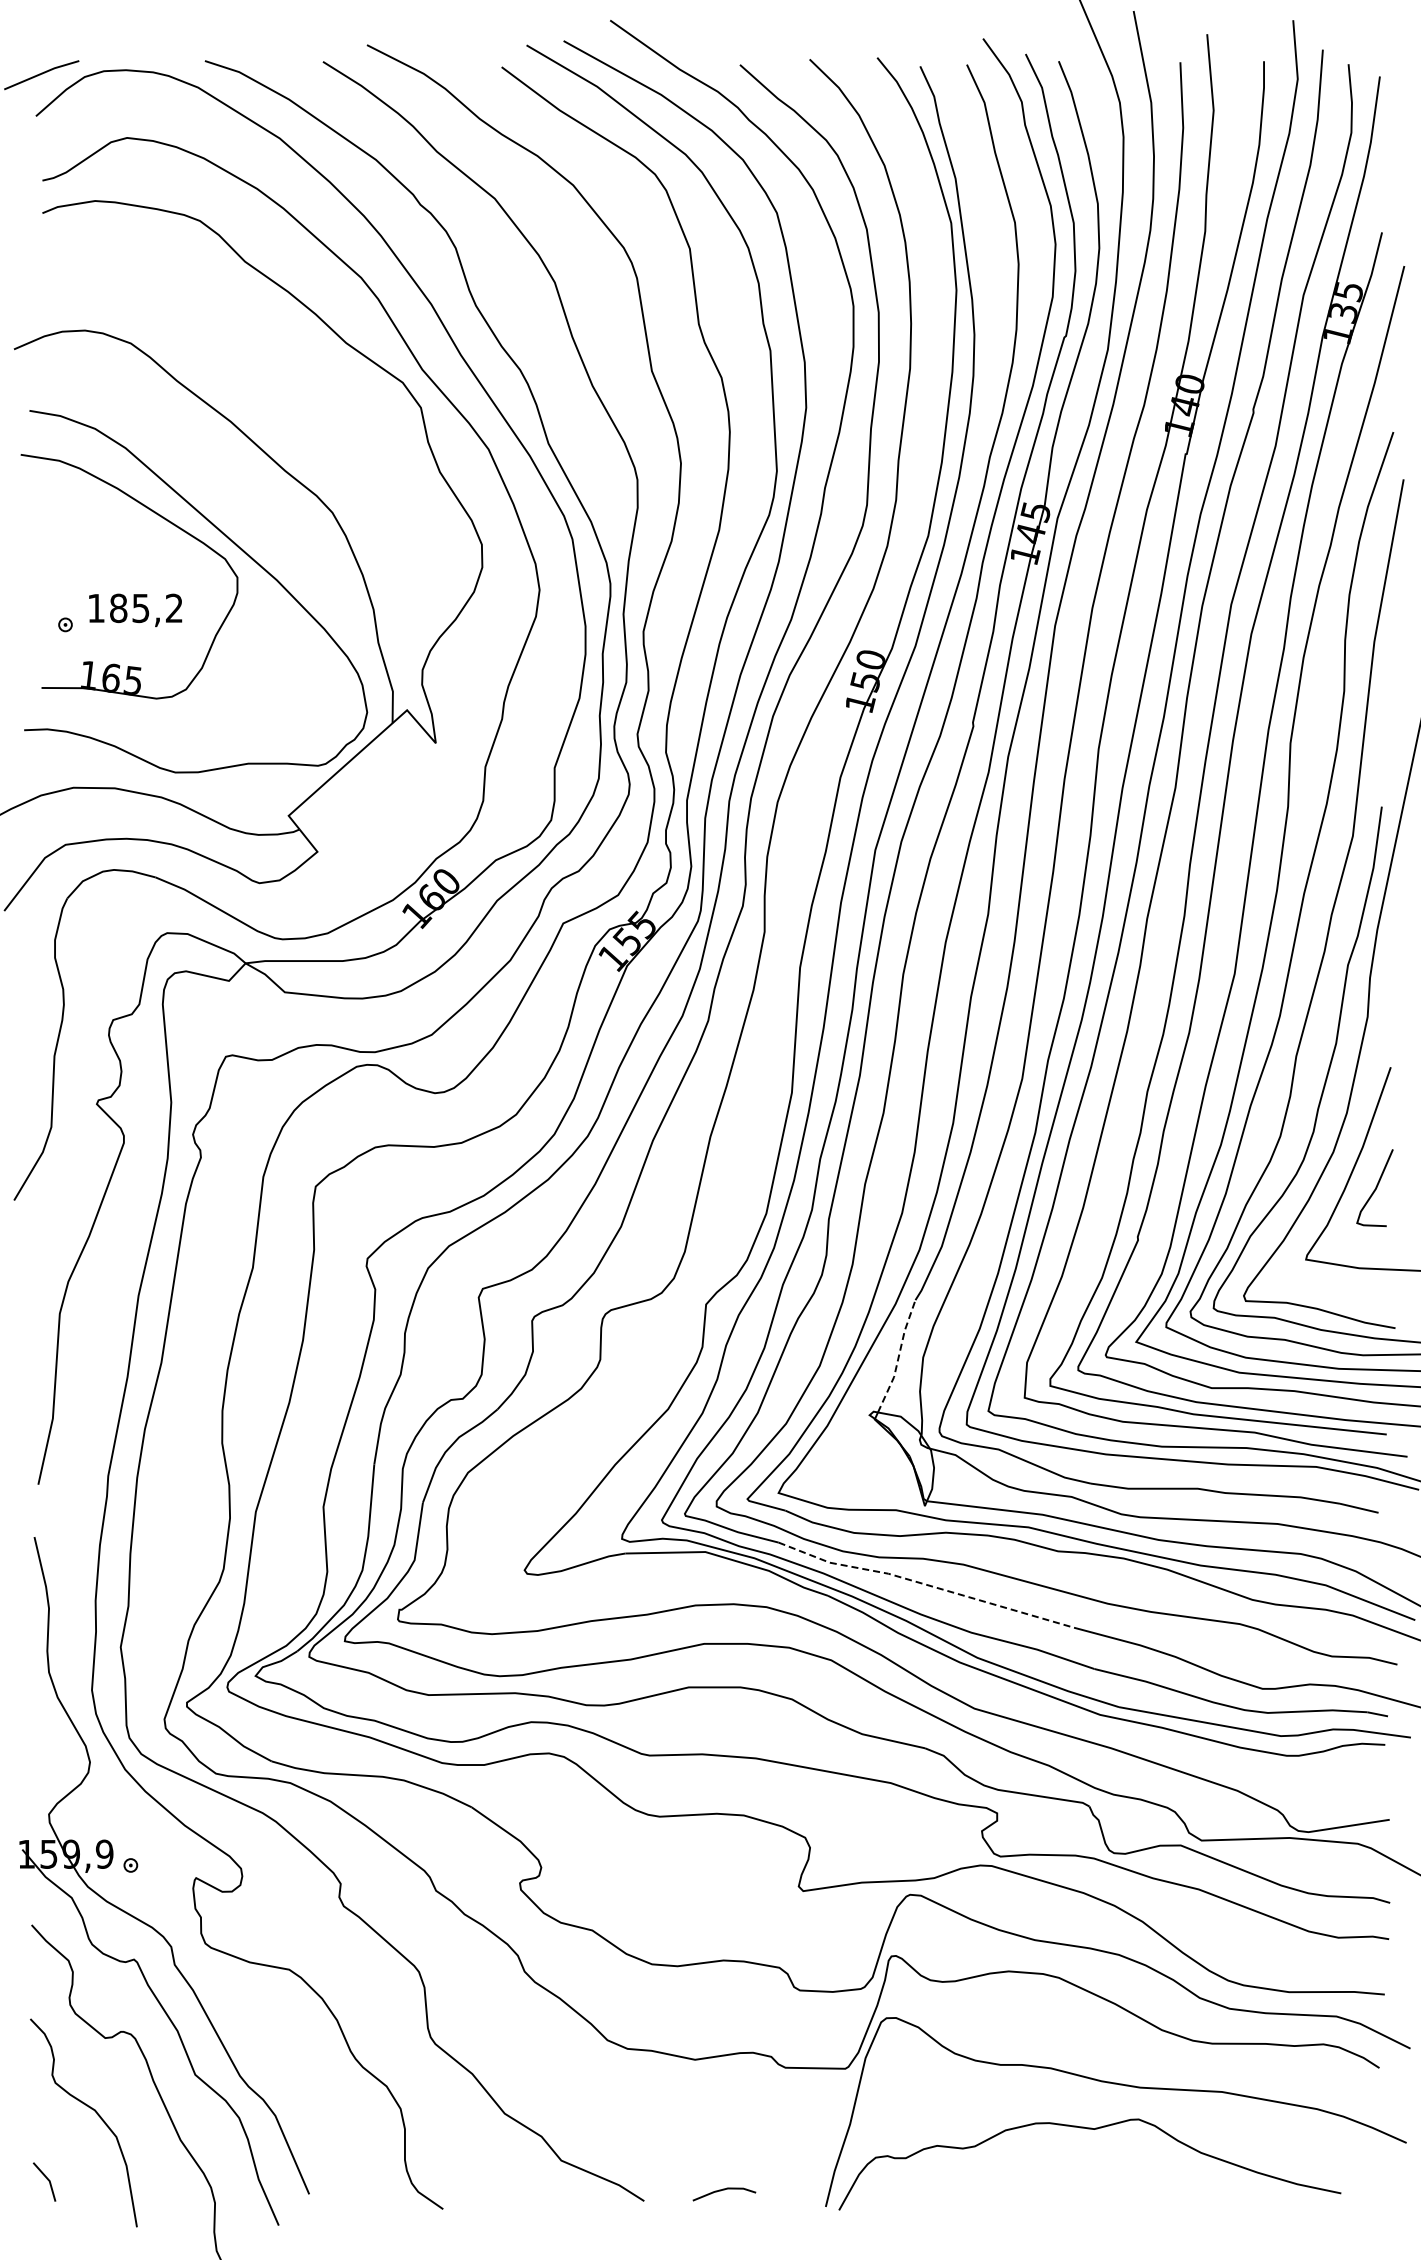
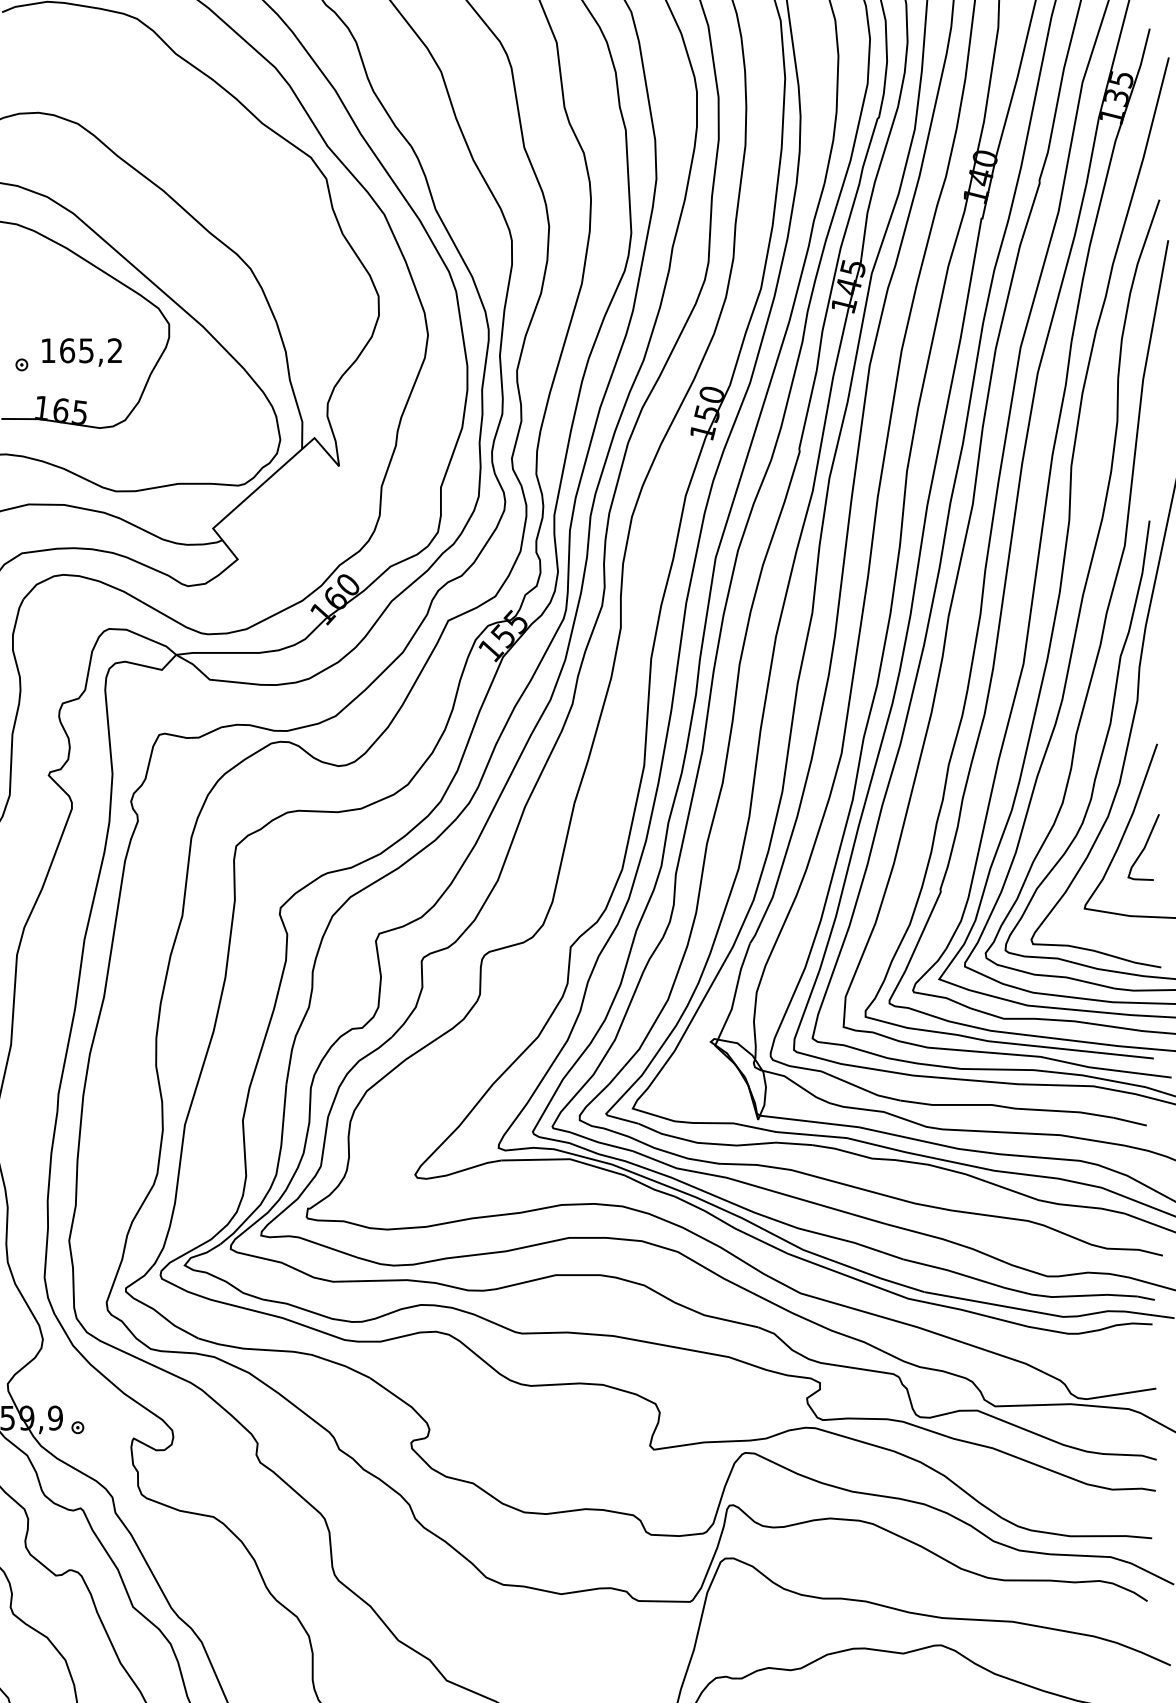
text: (118, 607) -> (67, 350), 185,2 -> 165,2
line: (898, 1356) -> (735, 991), dashed -> solid
line: (924, 1584) -> (757, 1187), dashed -> solid

